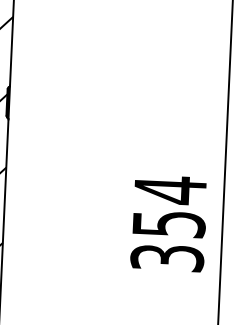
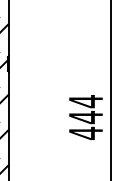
text: (167, 241) -> (85, 125), 354 -> 444

